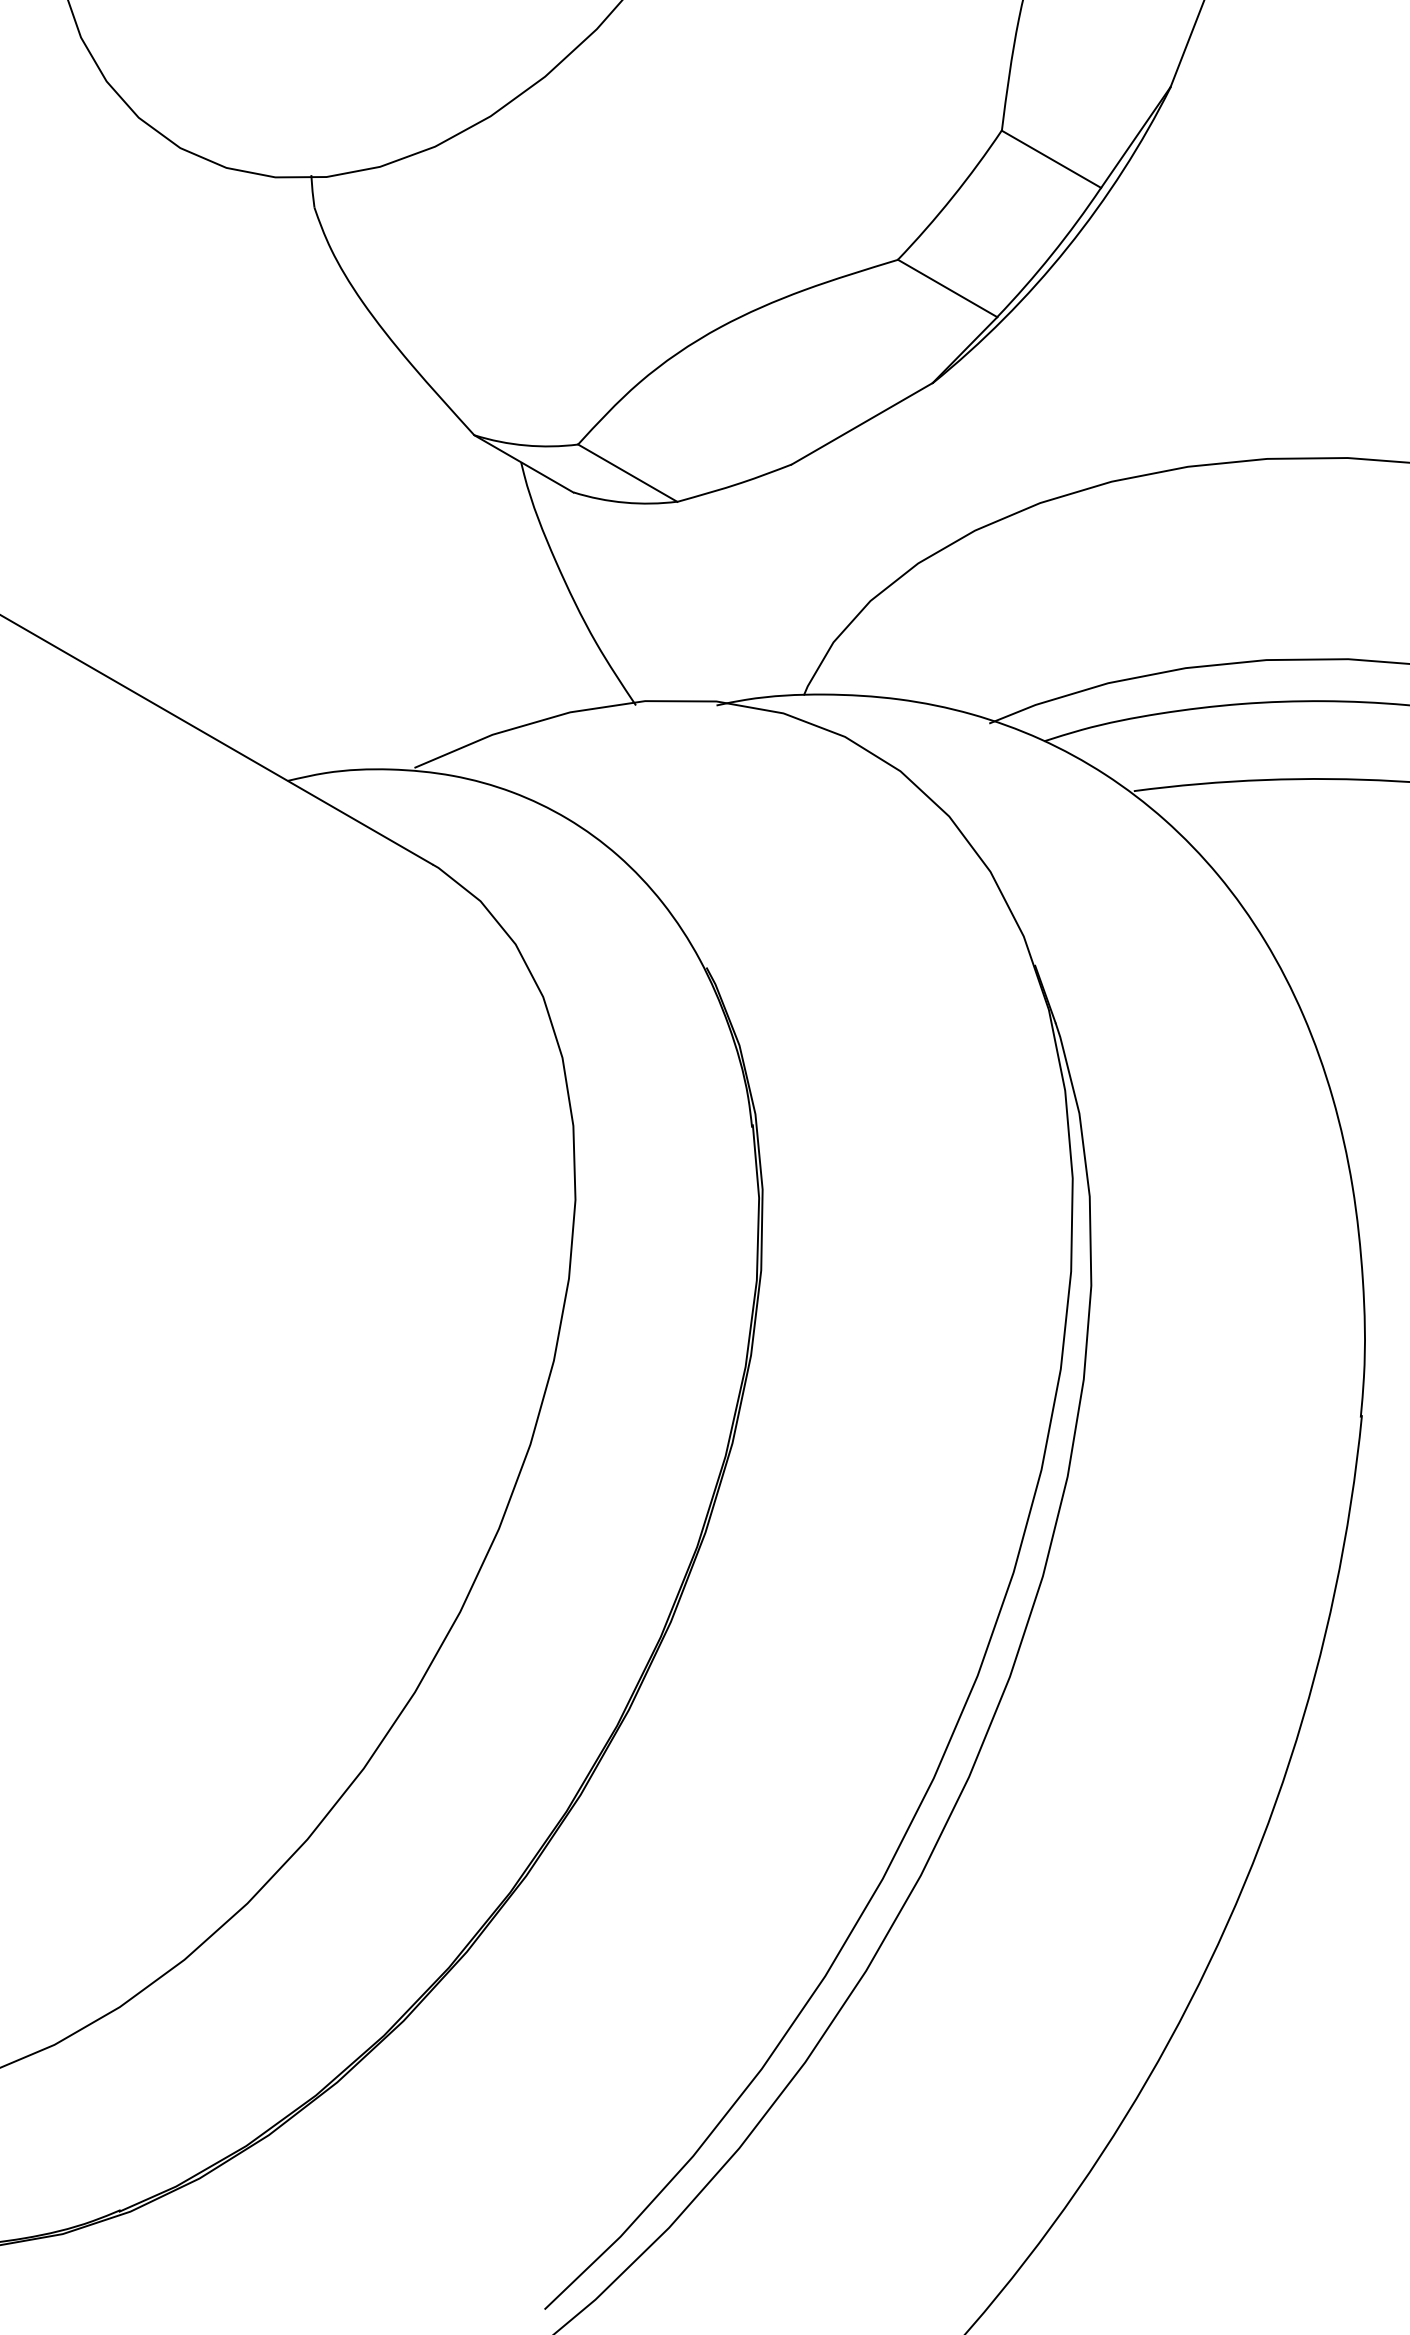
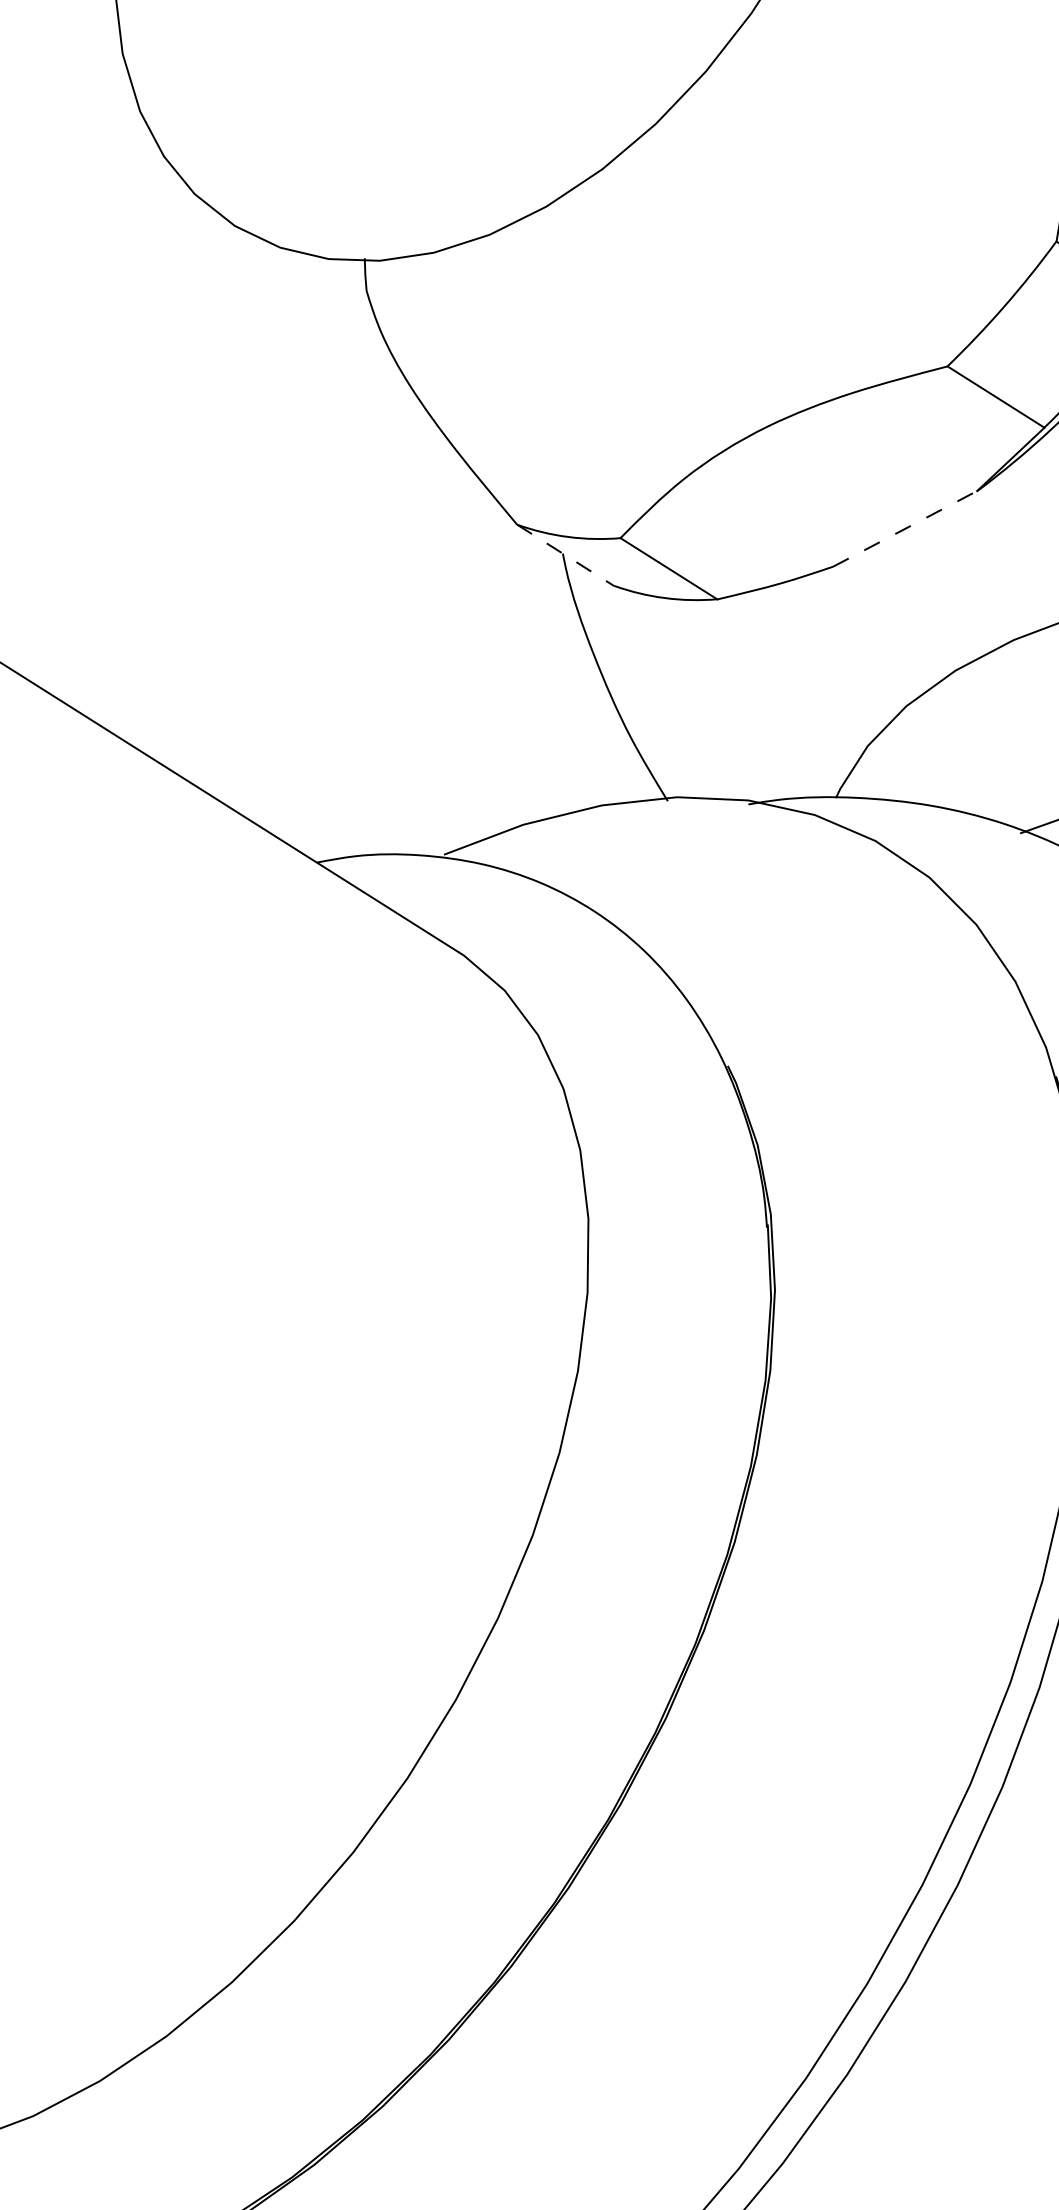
line: (862, 423) -> (905, 528), solid -> dashed
line: (524, 464) -> (566, 555), solid -> dashed

